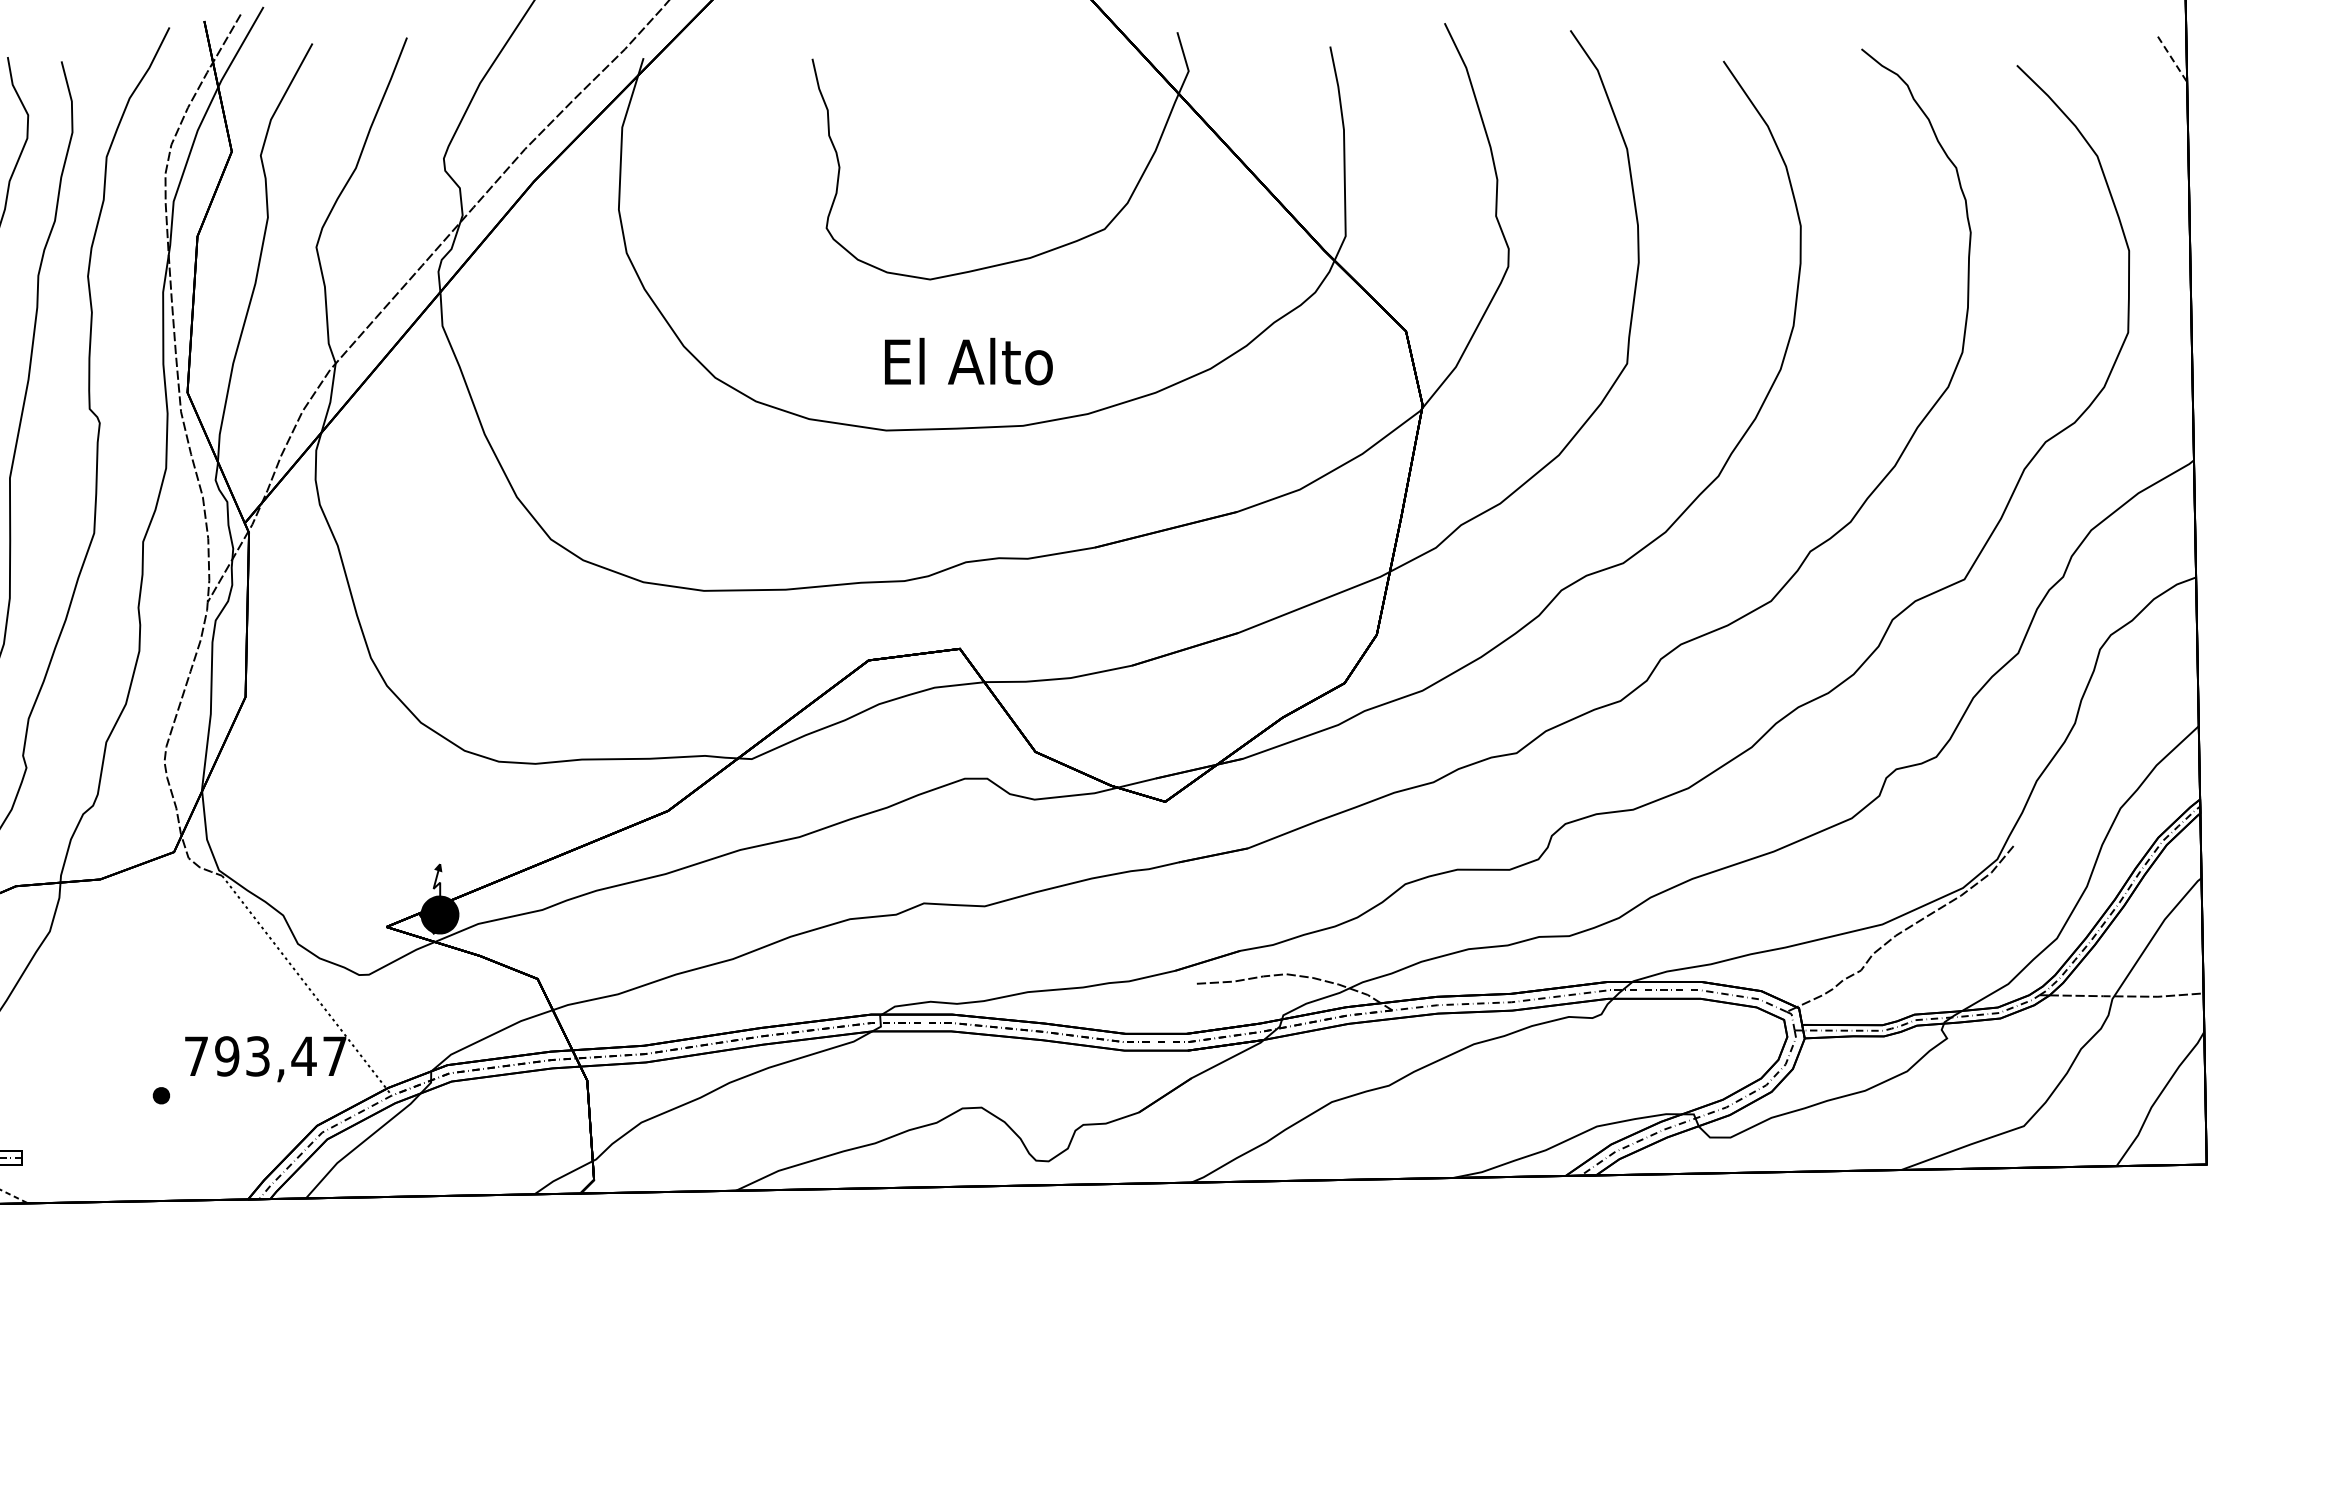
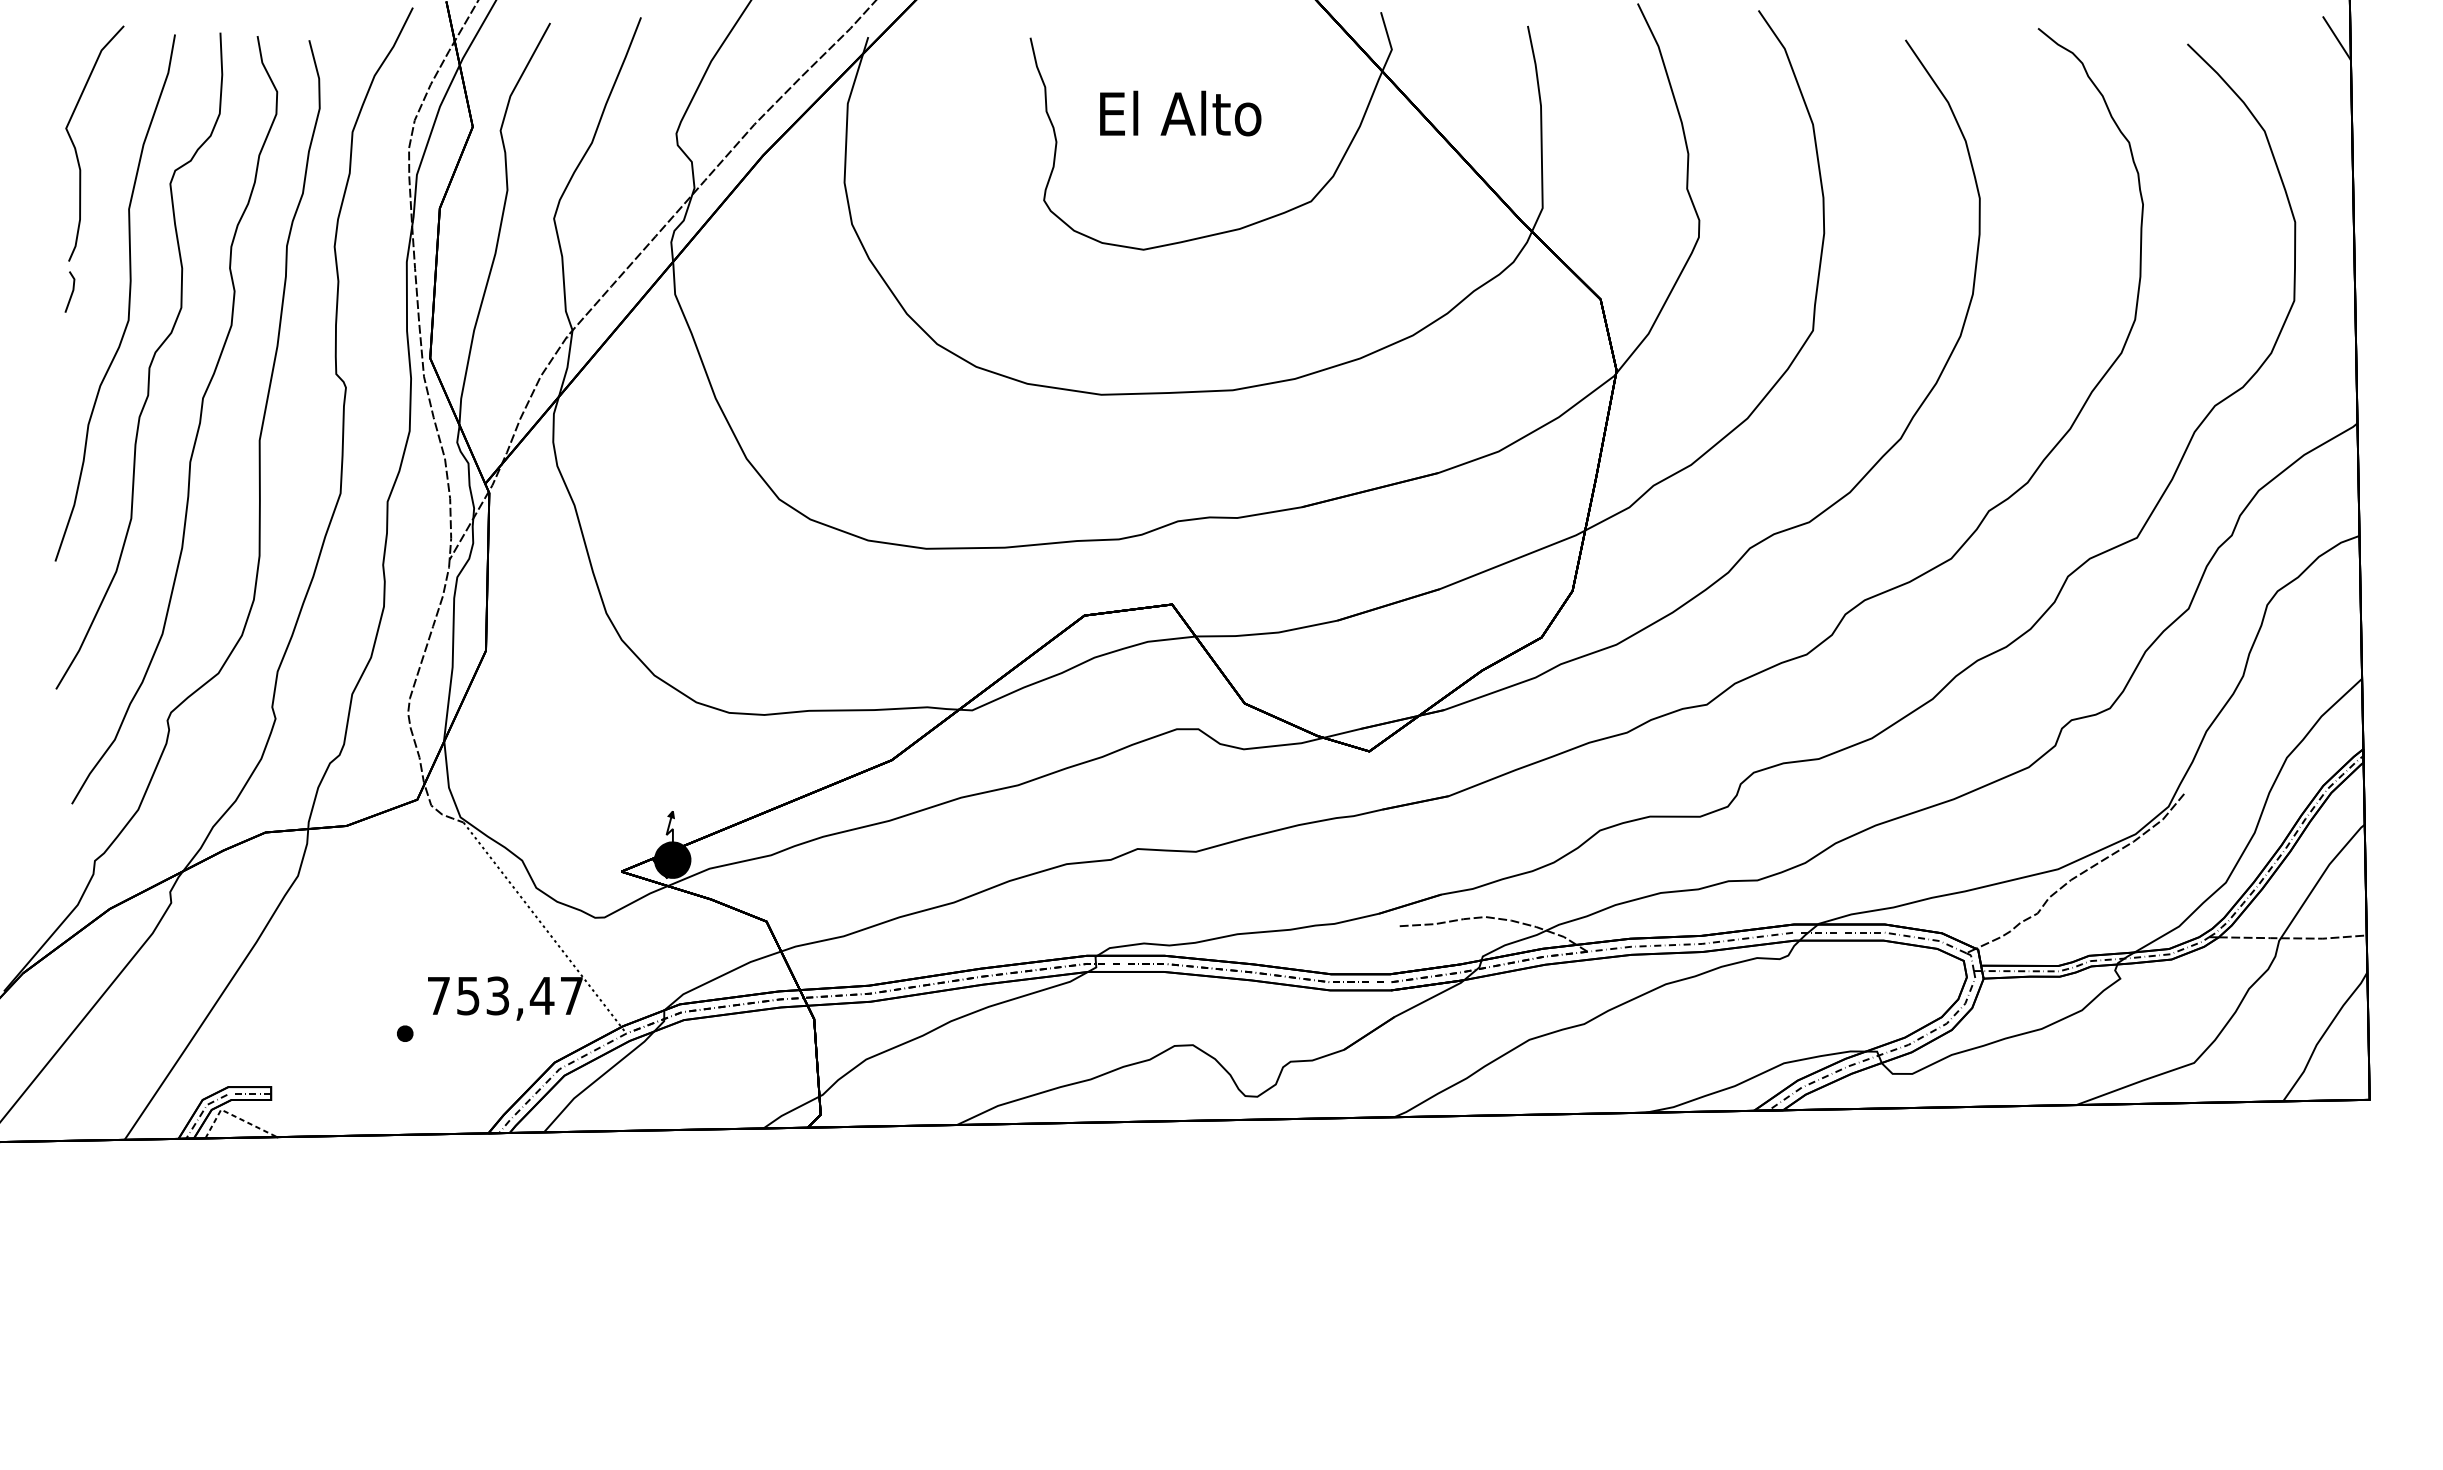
line: (2172, 59) -> (2336, 38), dashed -> solid
text: (968, 361) -> (1180, 113), moved
text: (226, 1055) -> (467, 995), 793,47 -> 753,47

